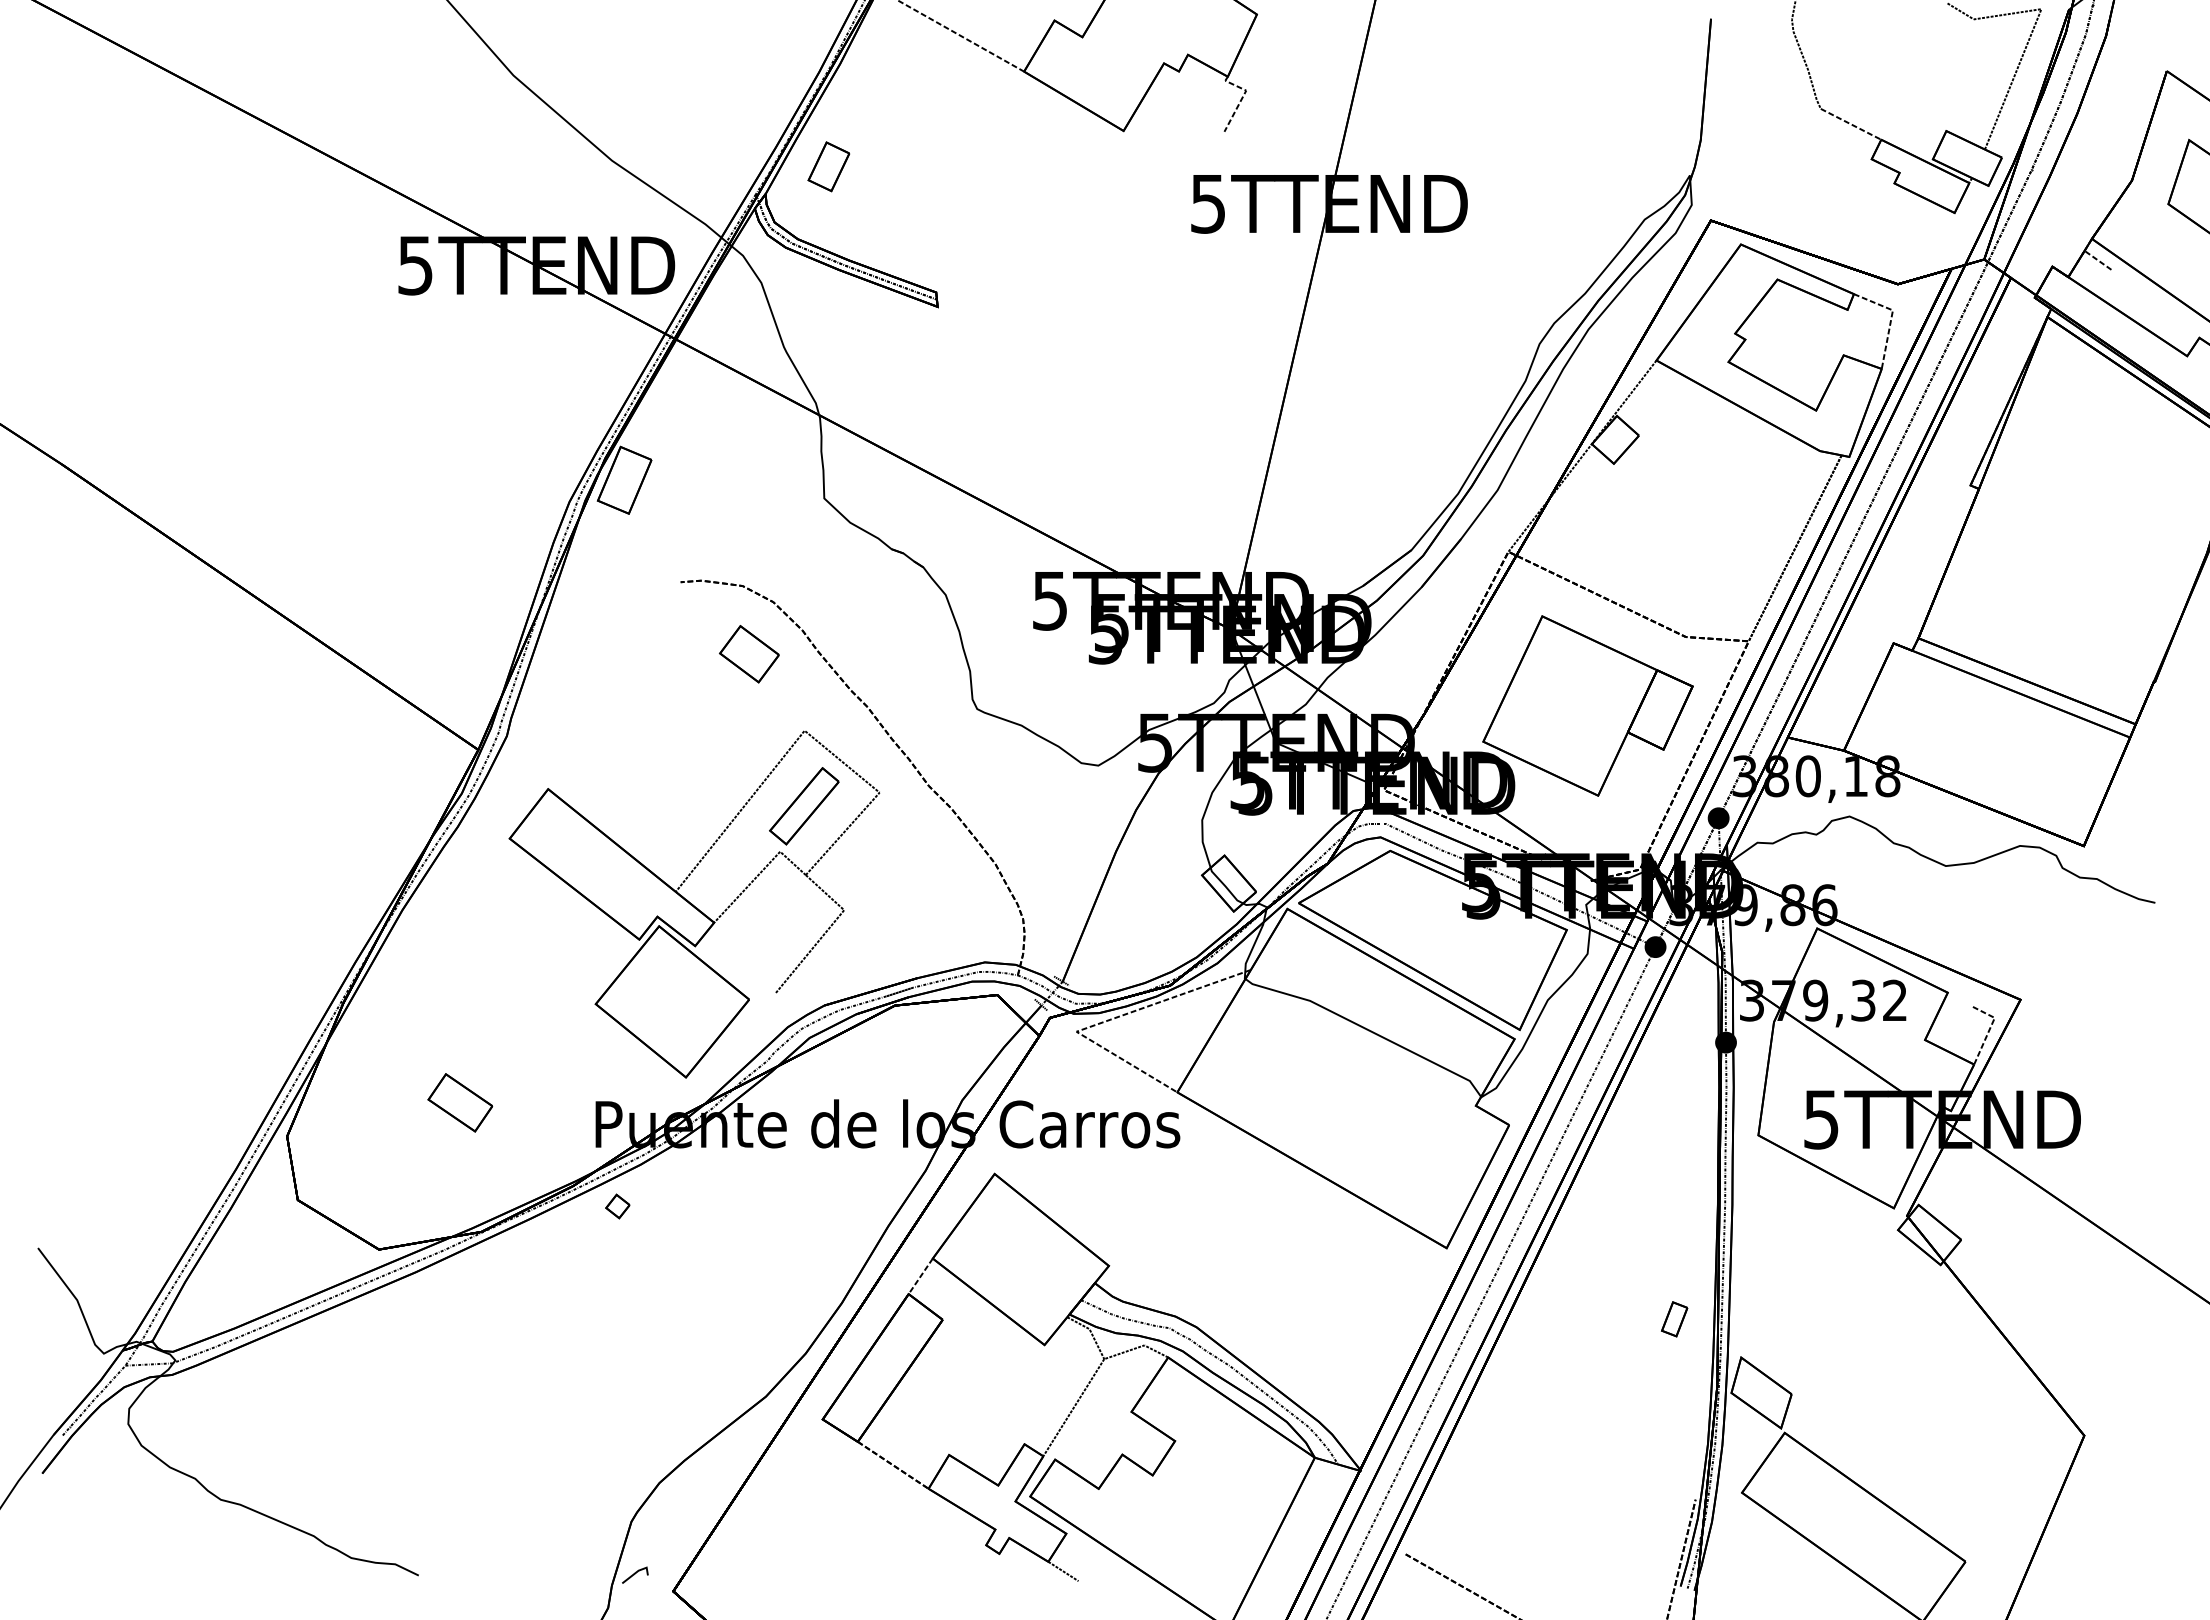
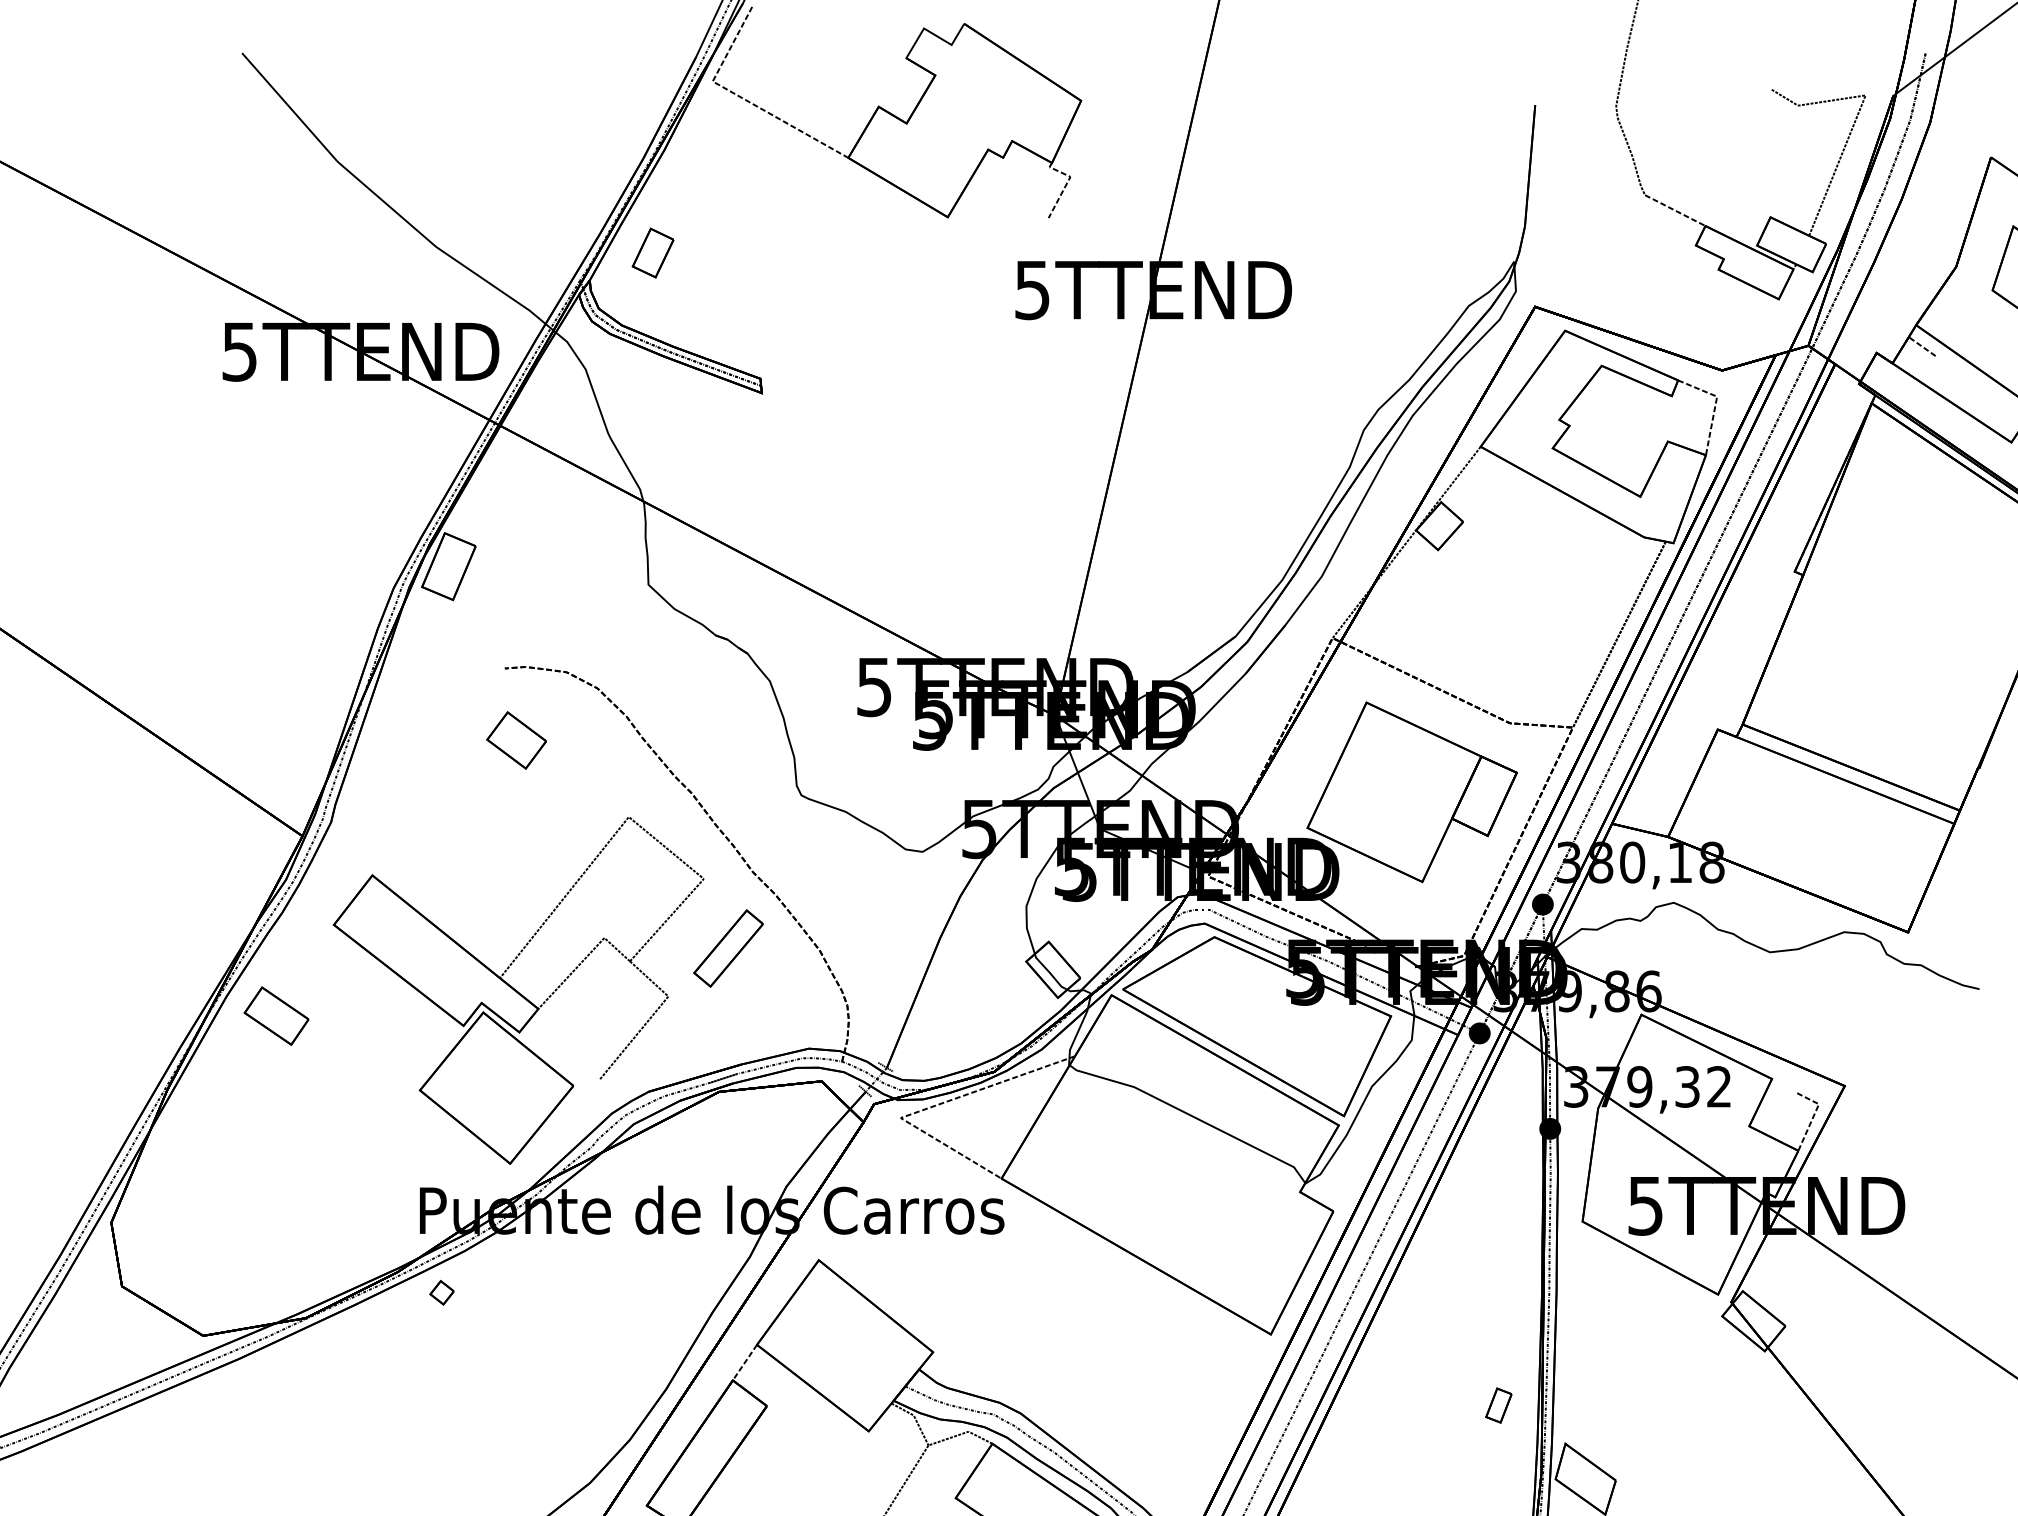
part: (749, 654) -> (516, 740), moved
part: (804, 806) -> (728, 948), moved
part: (460, 1102) -> (276, 1015), moved

